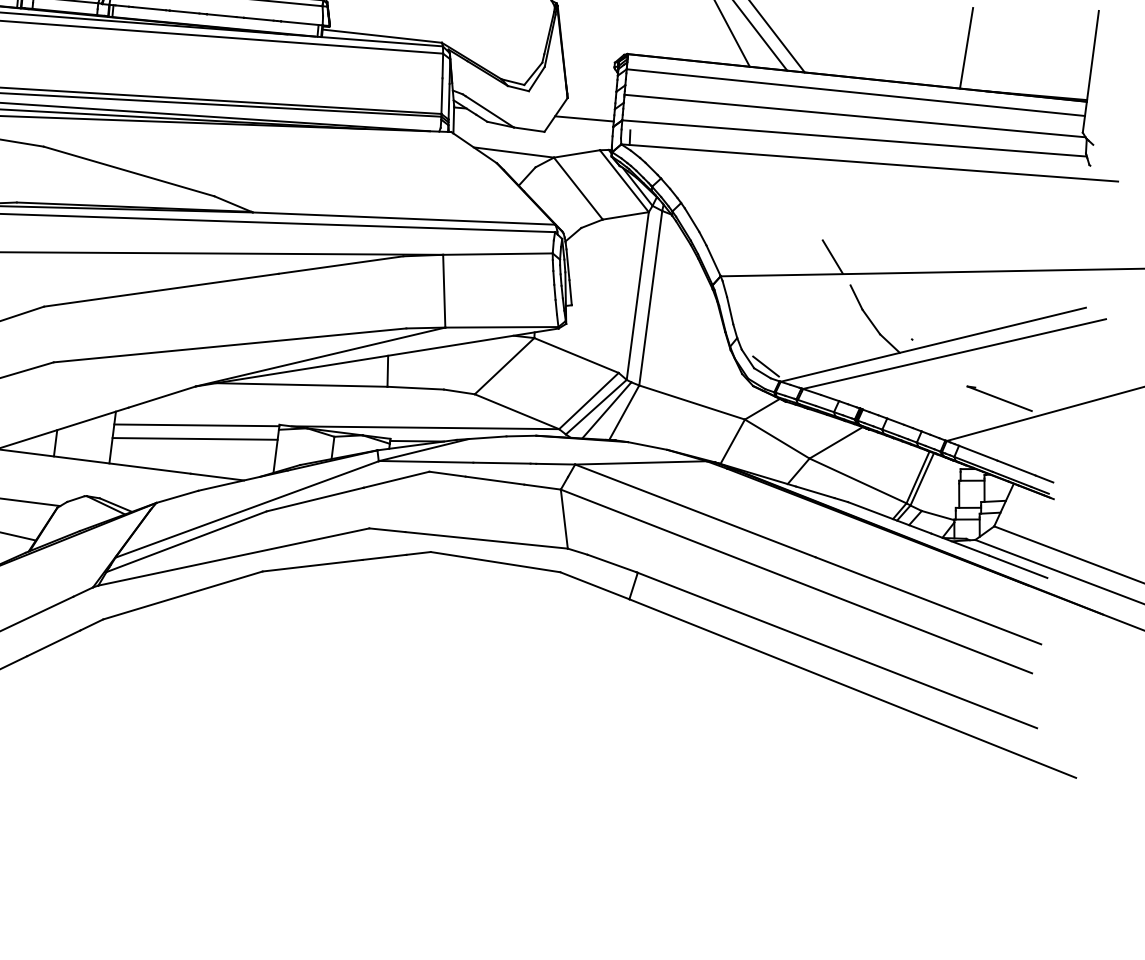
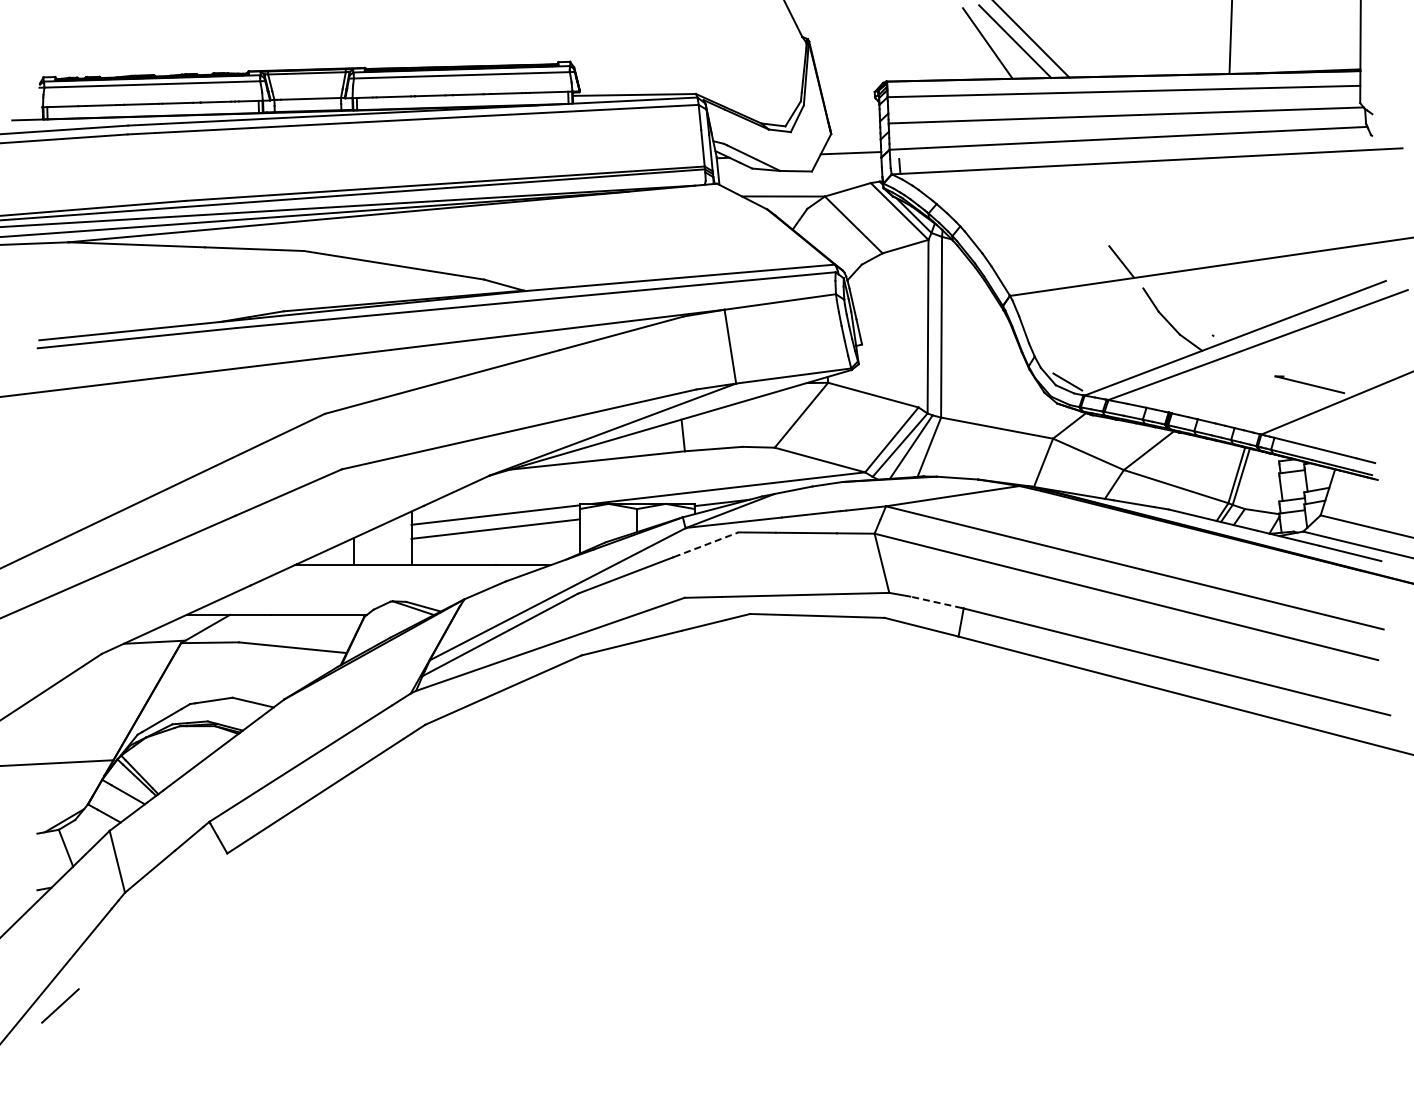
line: (397, 479) -> (706, 544), solid -> dashed
line: (611, 563) -> (935, 602), solid -> dashed

